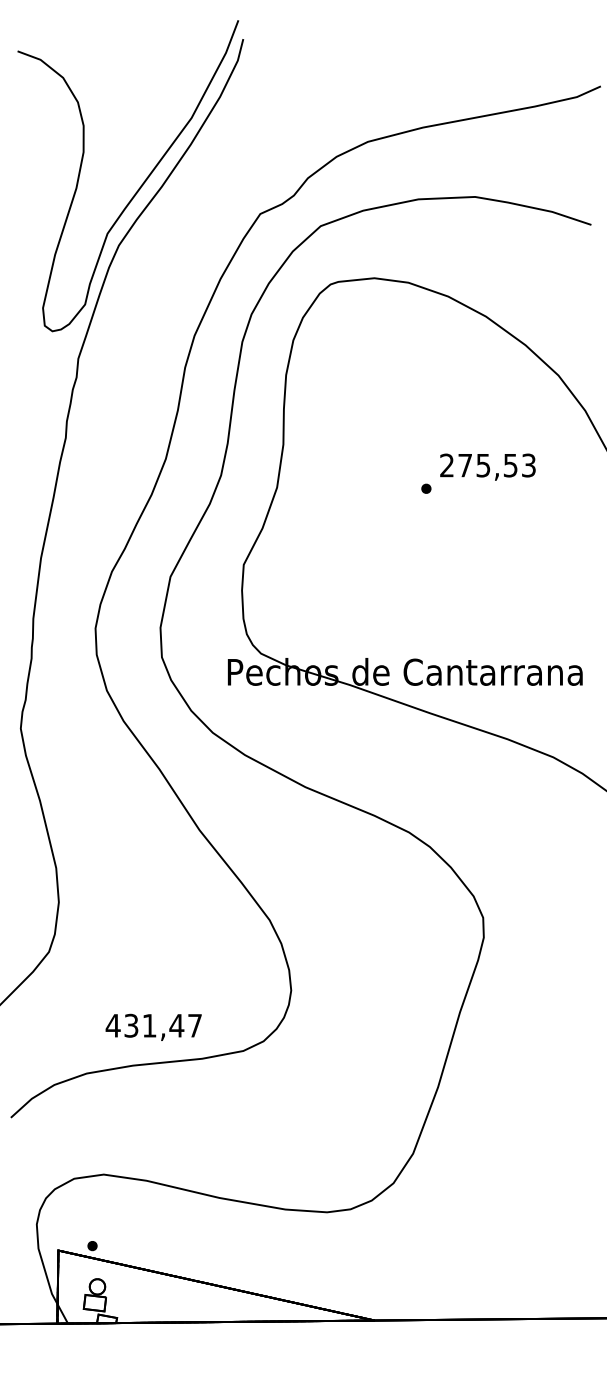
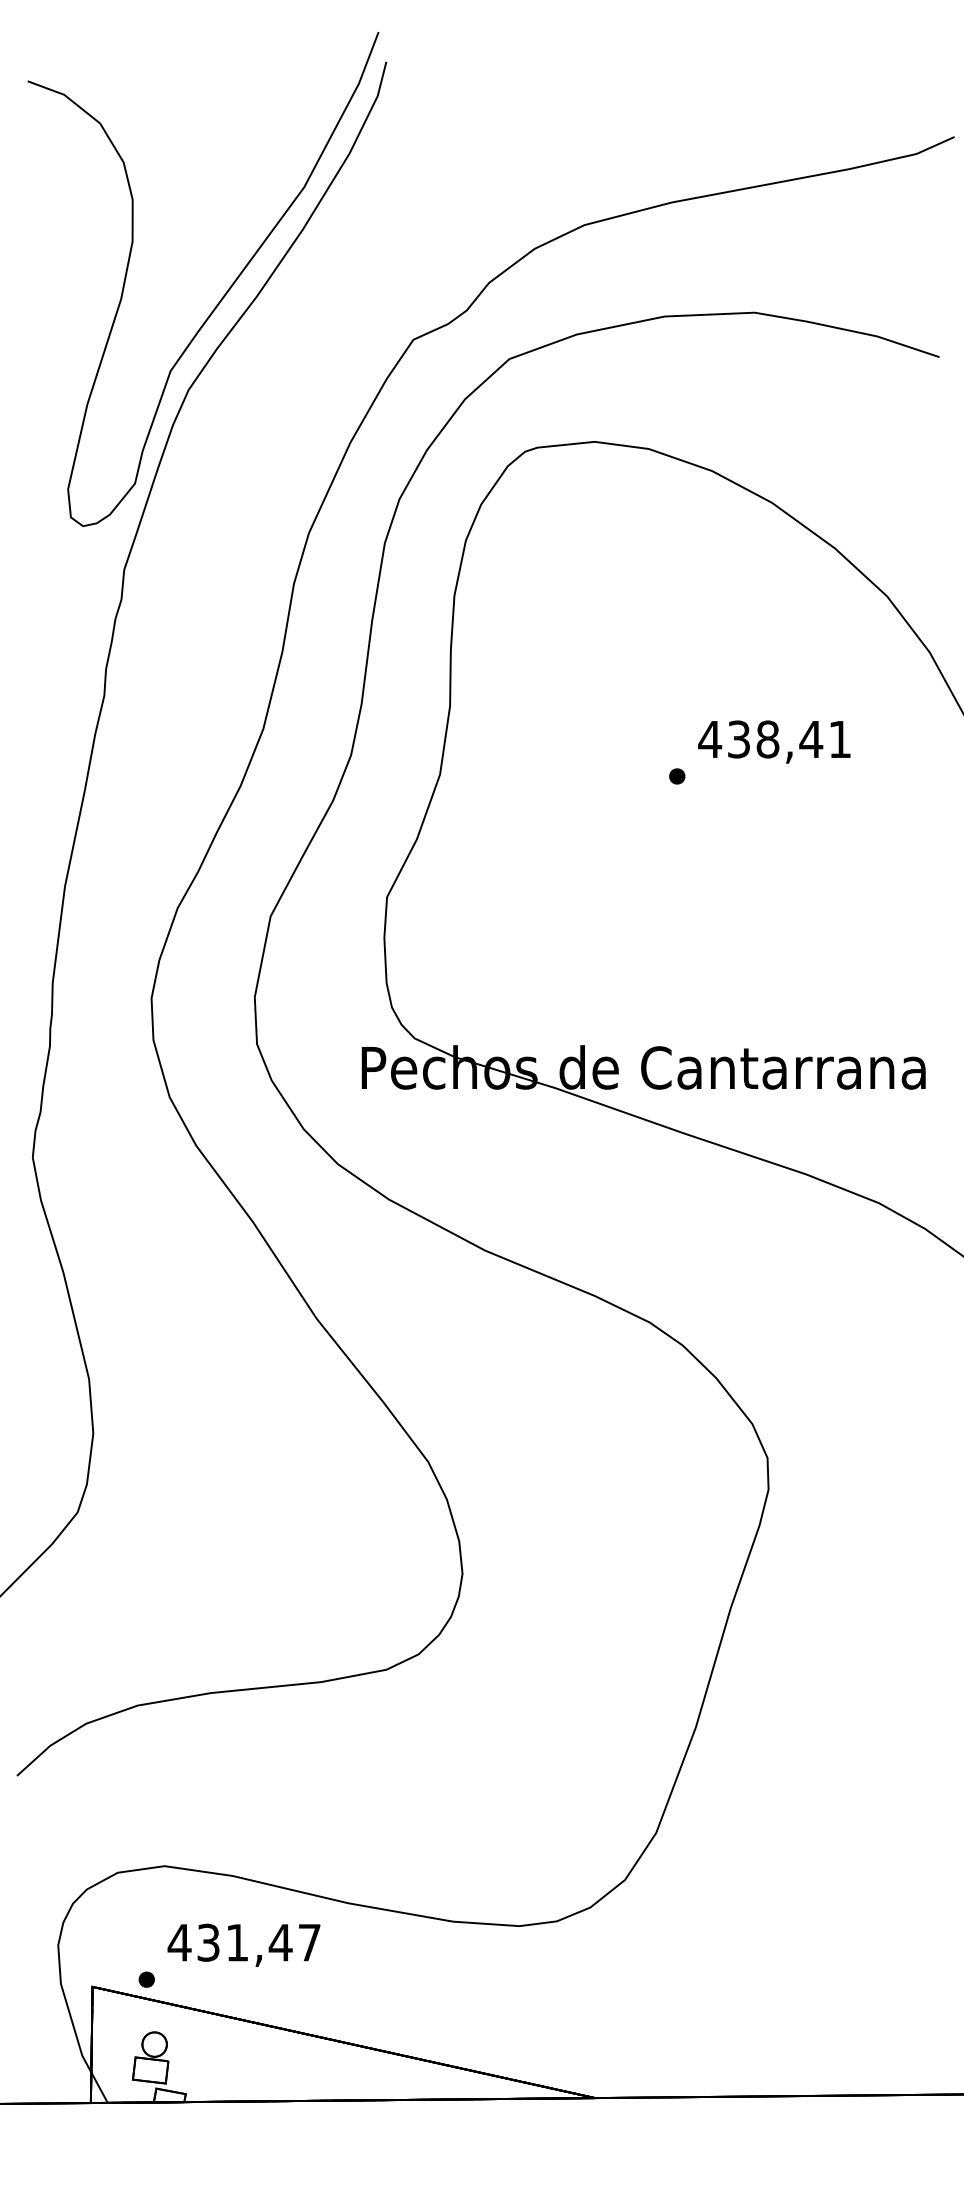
text: (487, 465) -> (774, 739), 275,53 -> 438,41
text: (153, 1026) -> (243, 1943), moved

